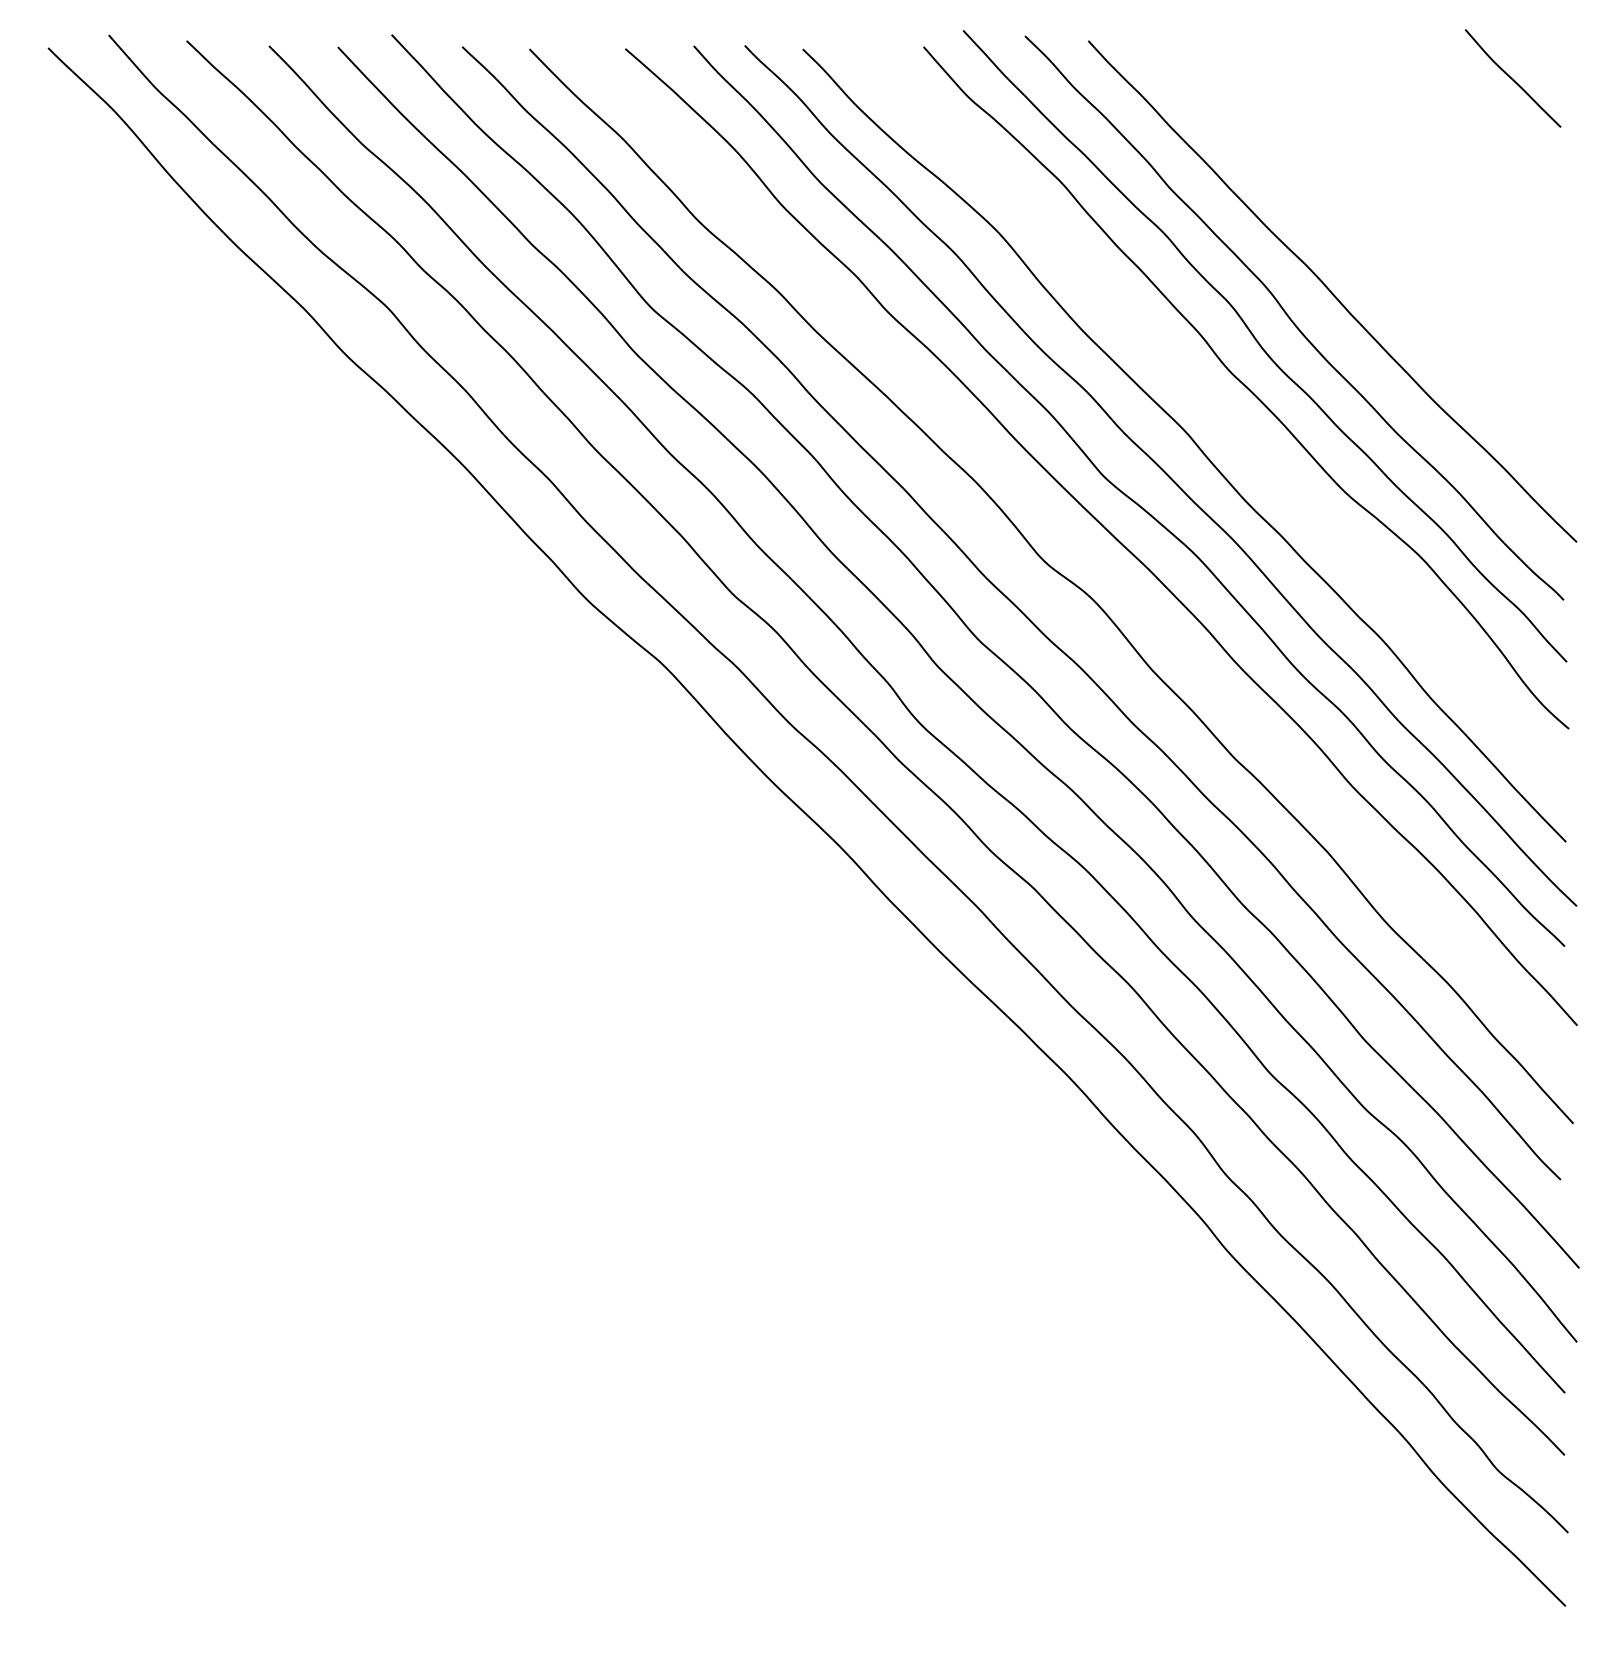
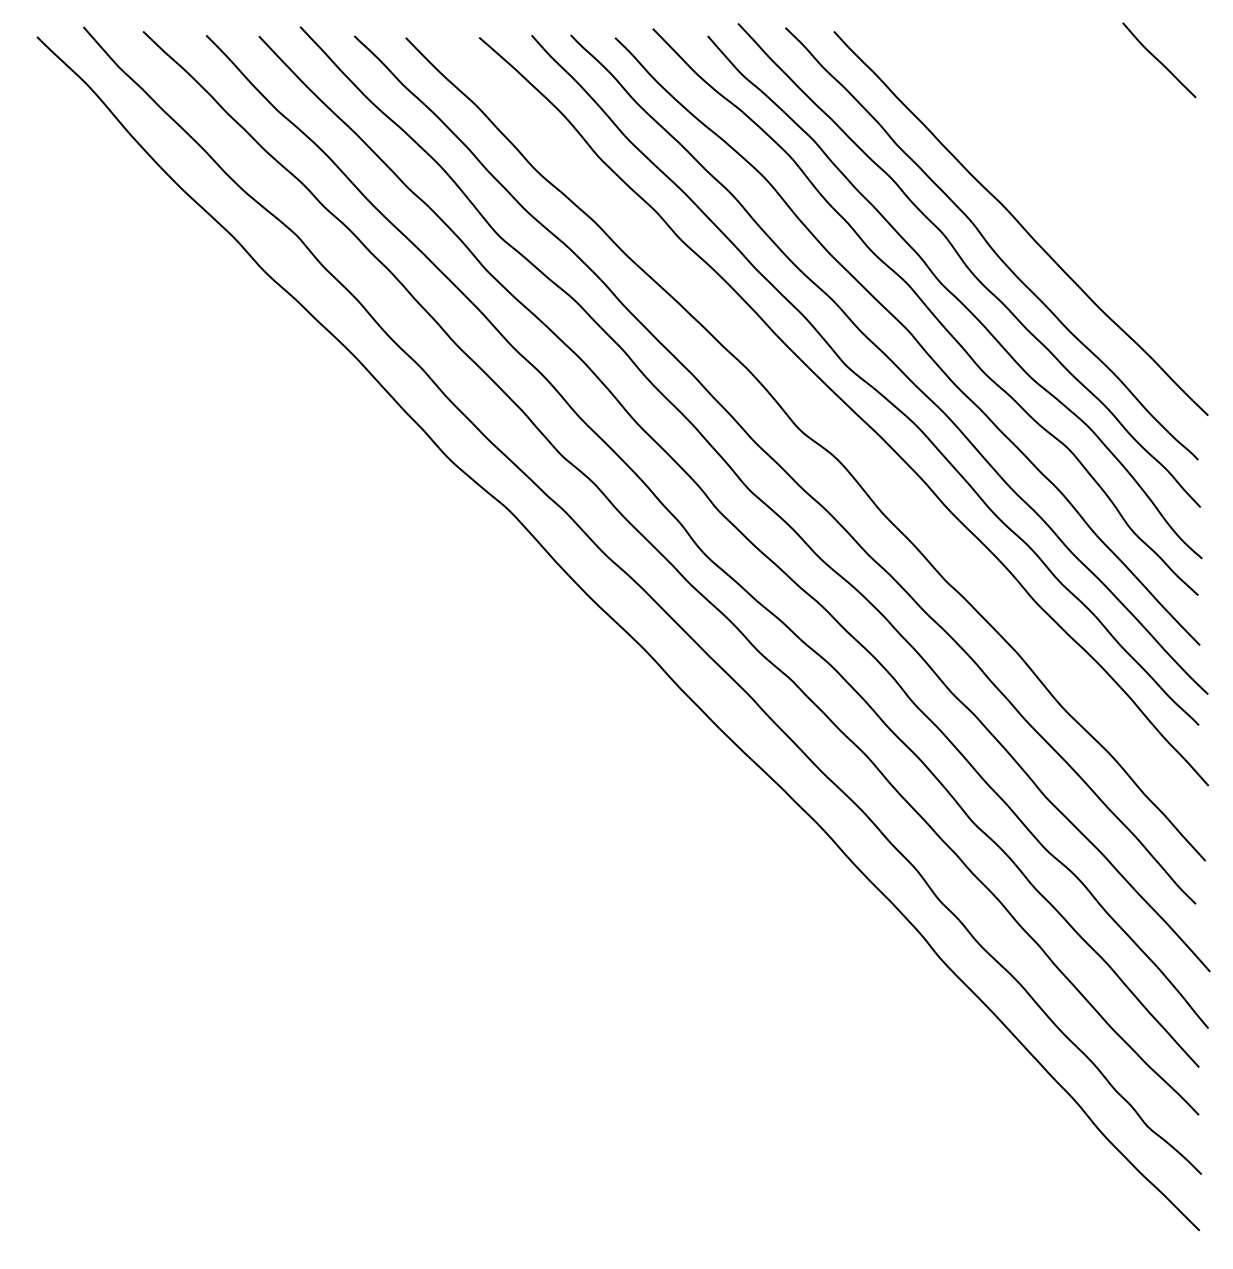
curve: (1211, 404) -> (928, 310), added

